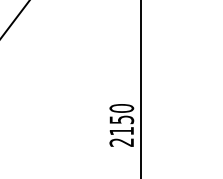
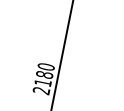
text: (121, 119) -> (44, 74), 2150 -> 2180

